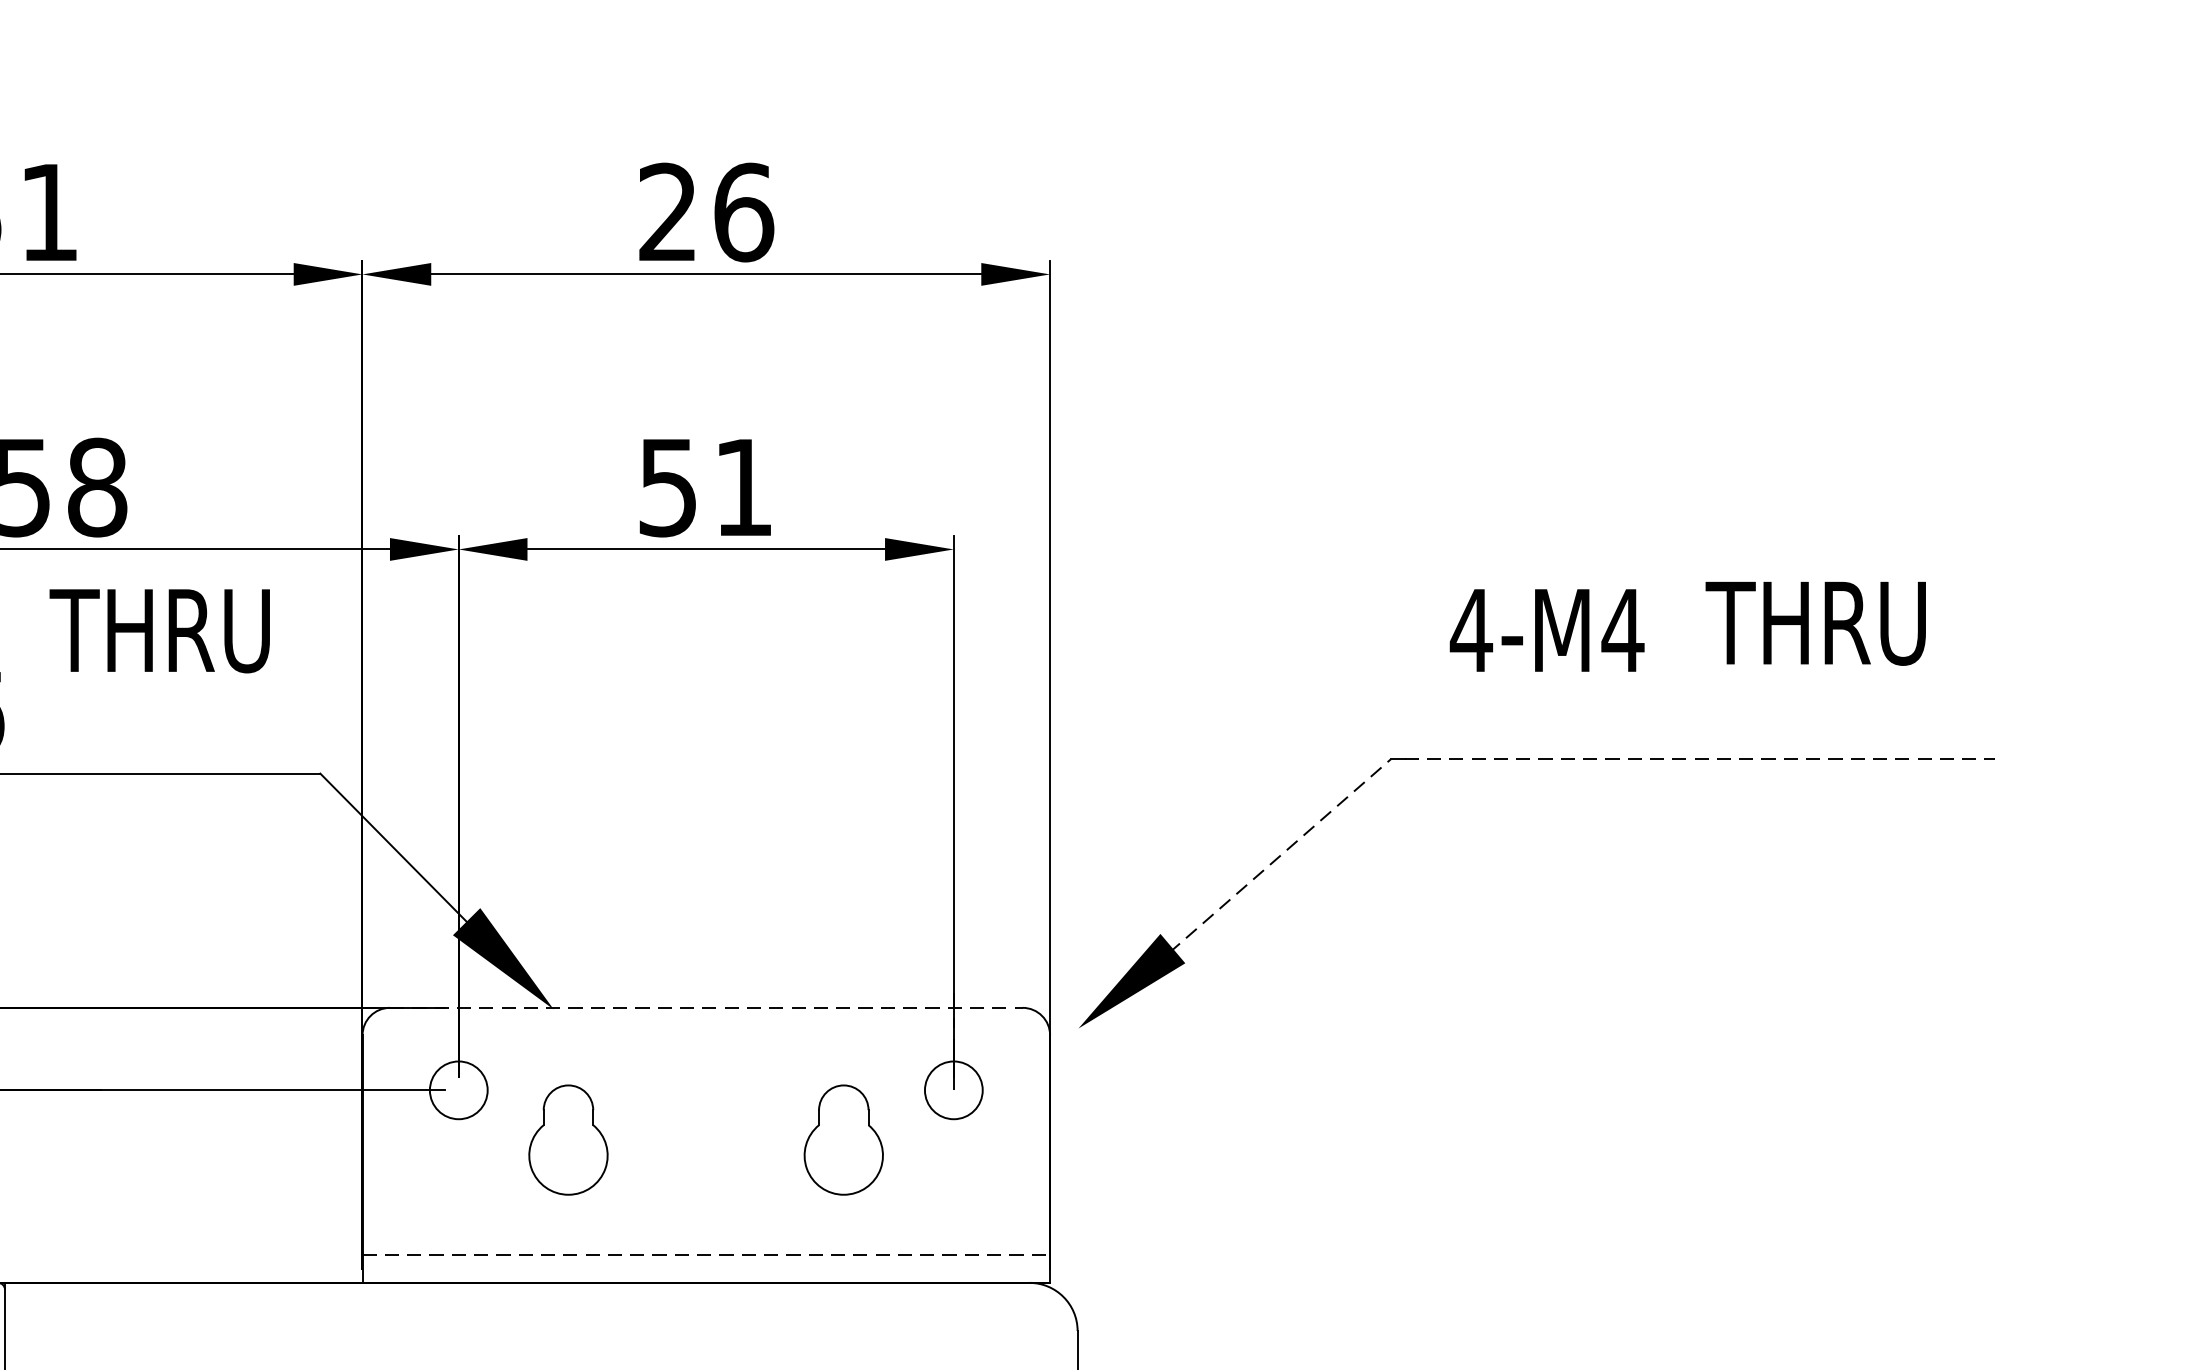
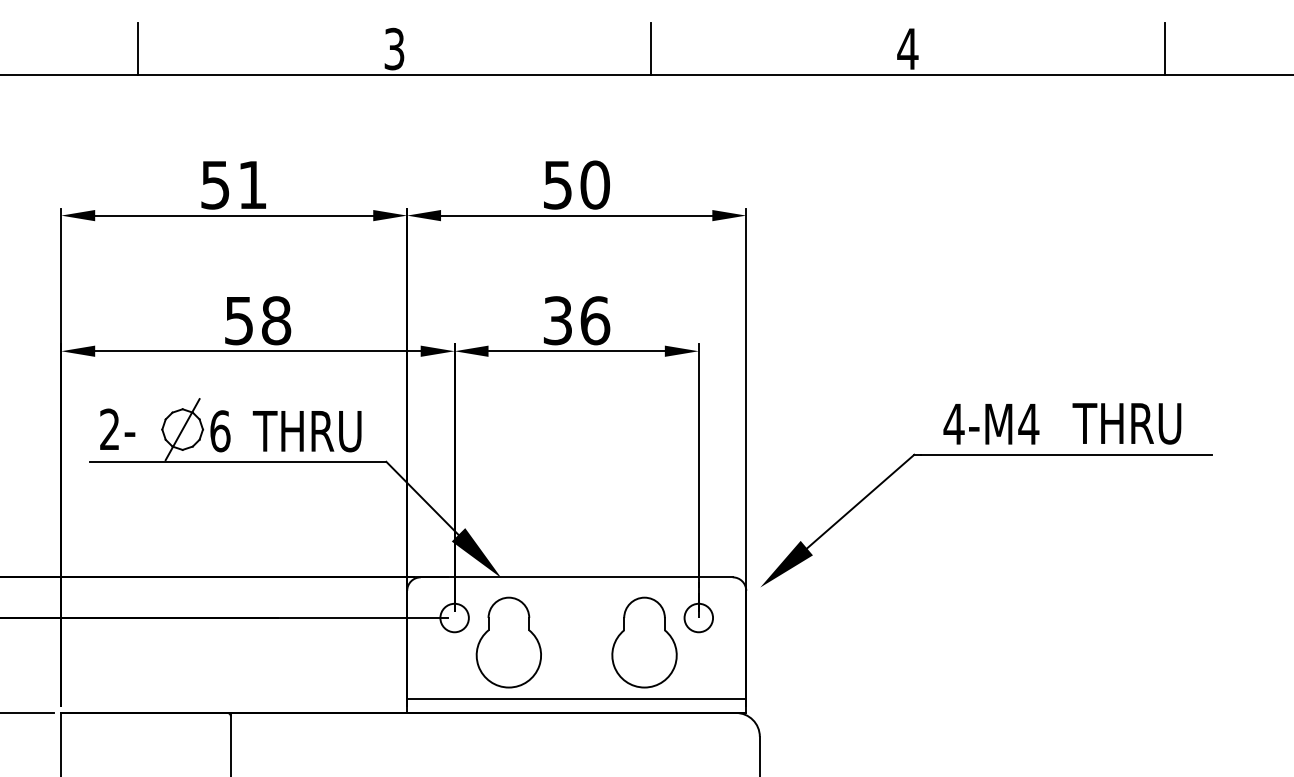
text: (705, 211) -> (576, 184), 26 -> 50
text: (707, 487) -> (577, 320), 51 -> 36
text: (1814, 622) -> (1126, 423), moved
text: (158, 631) -> (306, 431), moved
text: (1547, 631) -> (991, 424), moved
line: (1701, 758) -> (1067, 454), dashed -> solid
line: (1279, 856) -> (859, 502), dashed -> solid
line: (705, 1008) -> (576, 577), dashed -> solid
part: (567, 1139) -> (508, 642), size x1.67
part: (843, 1139) -> (644, 642), size x1.67
line: (705, 1255) -> (576, 699), dashed -> solid

